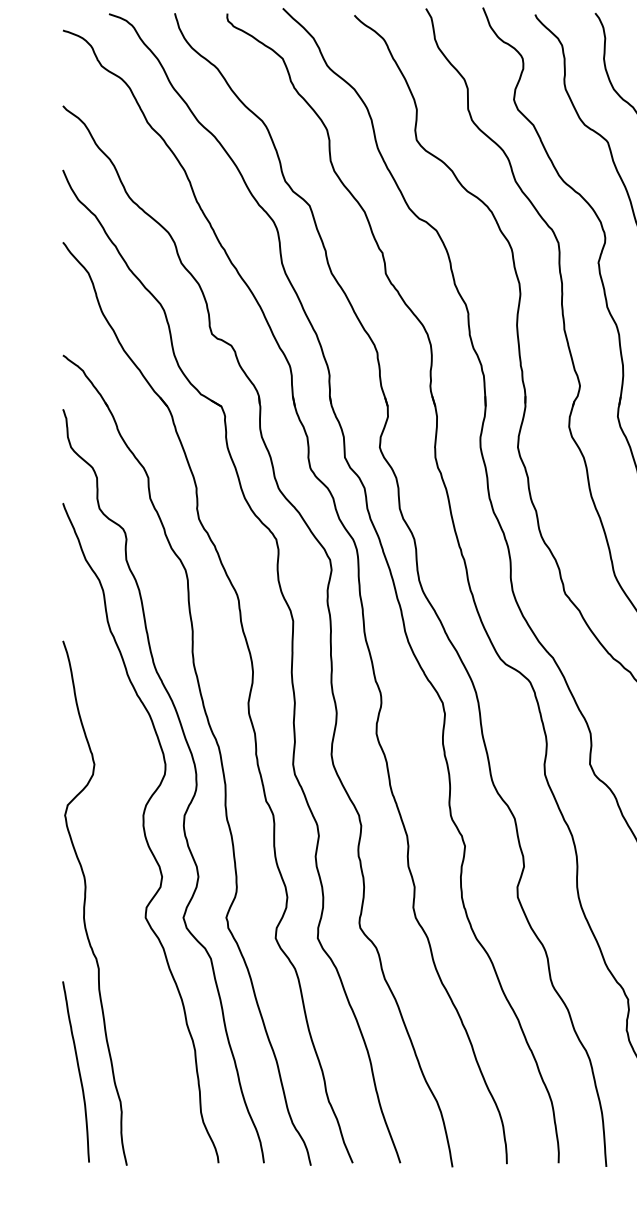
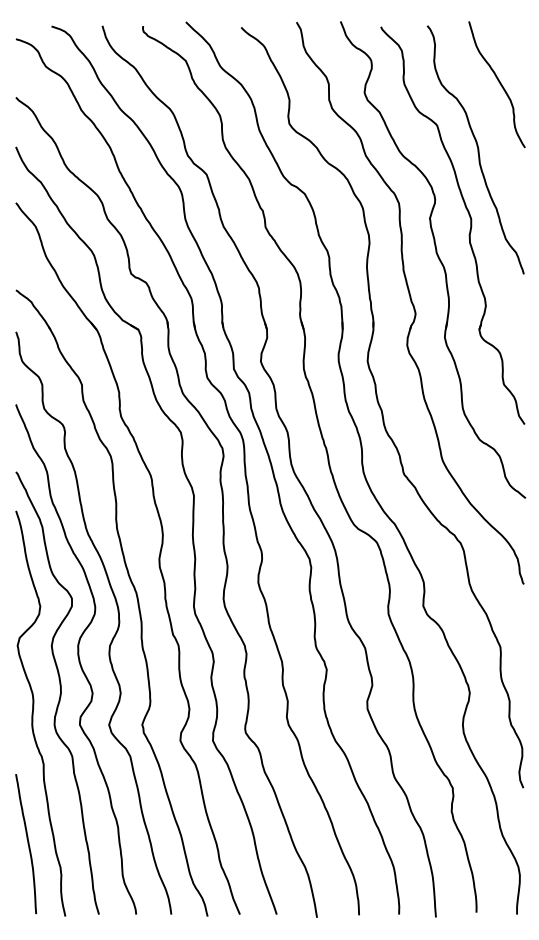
curve: (119, 878) -> (59, 694), added

